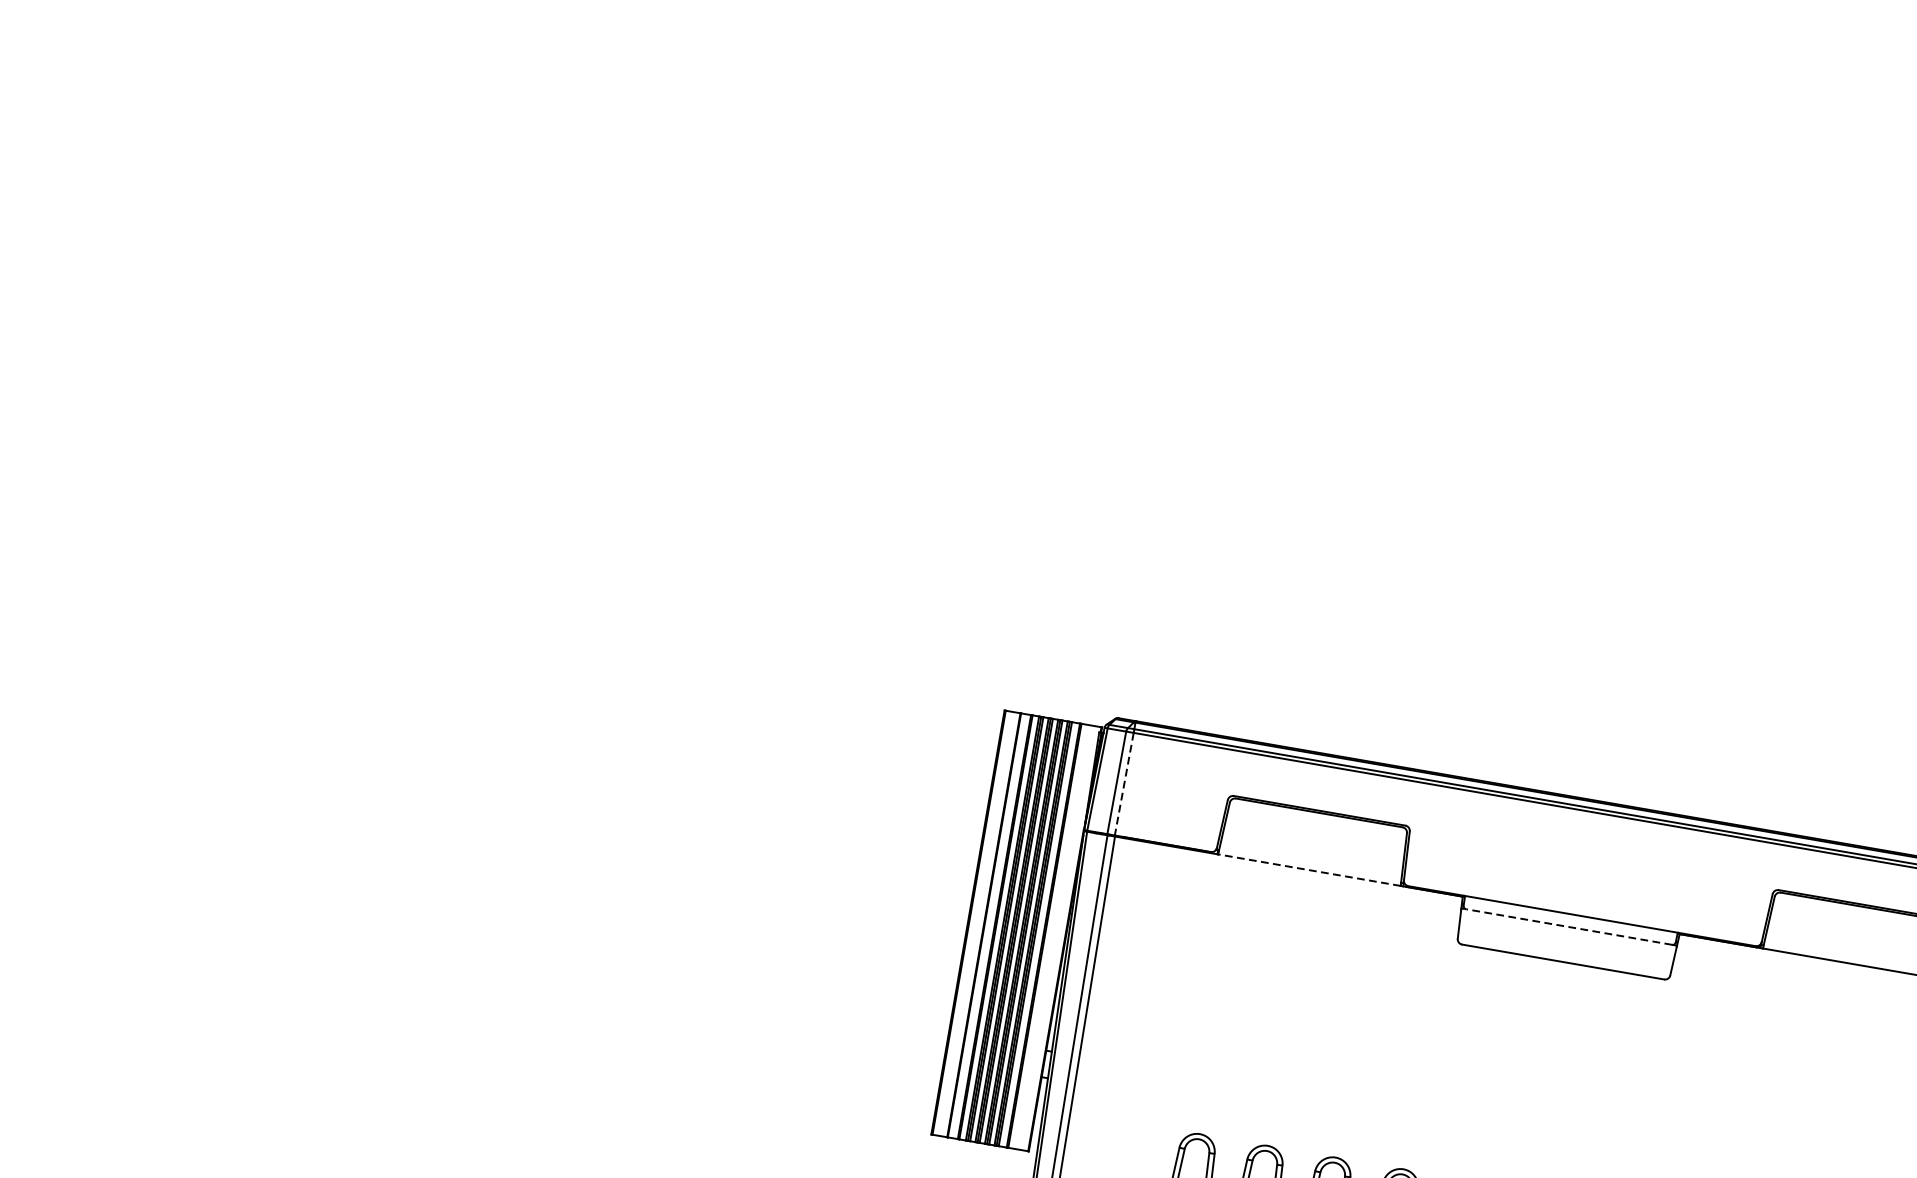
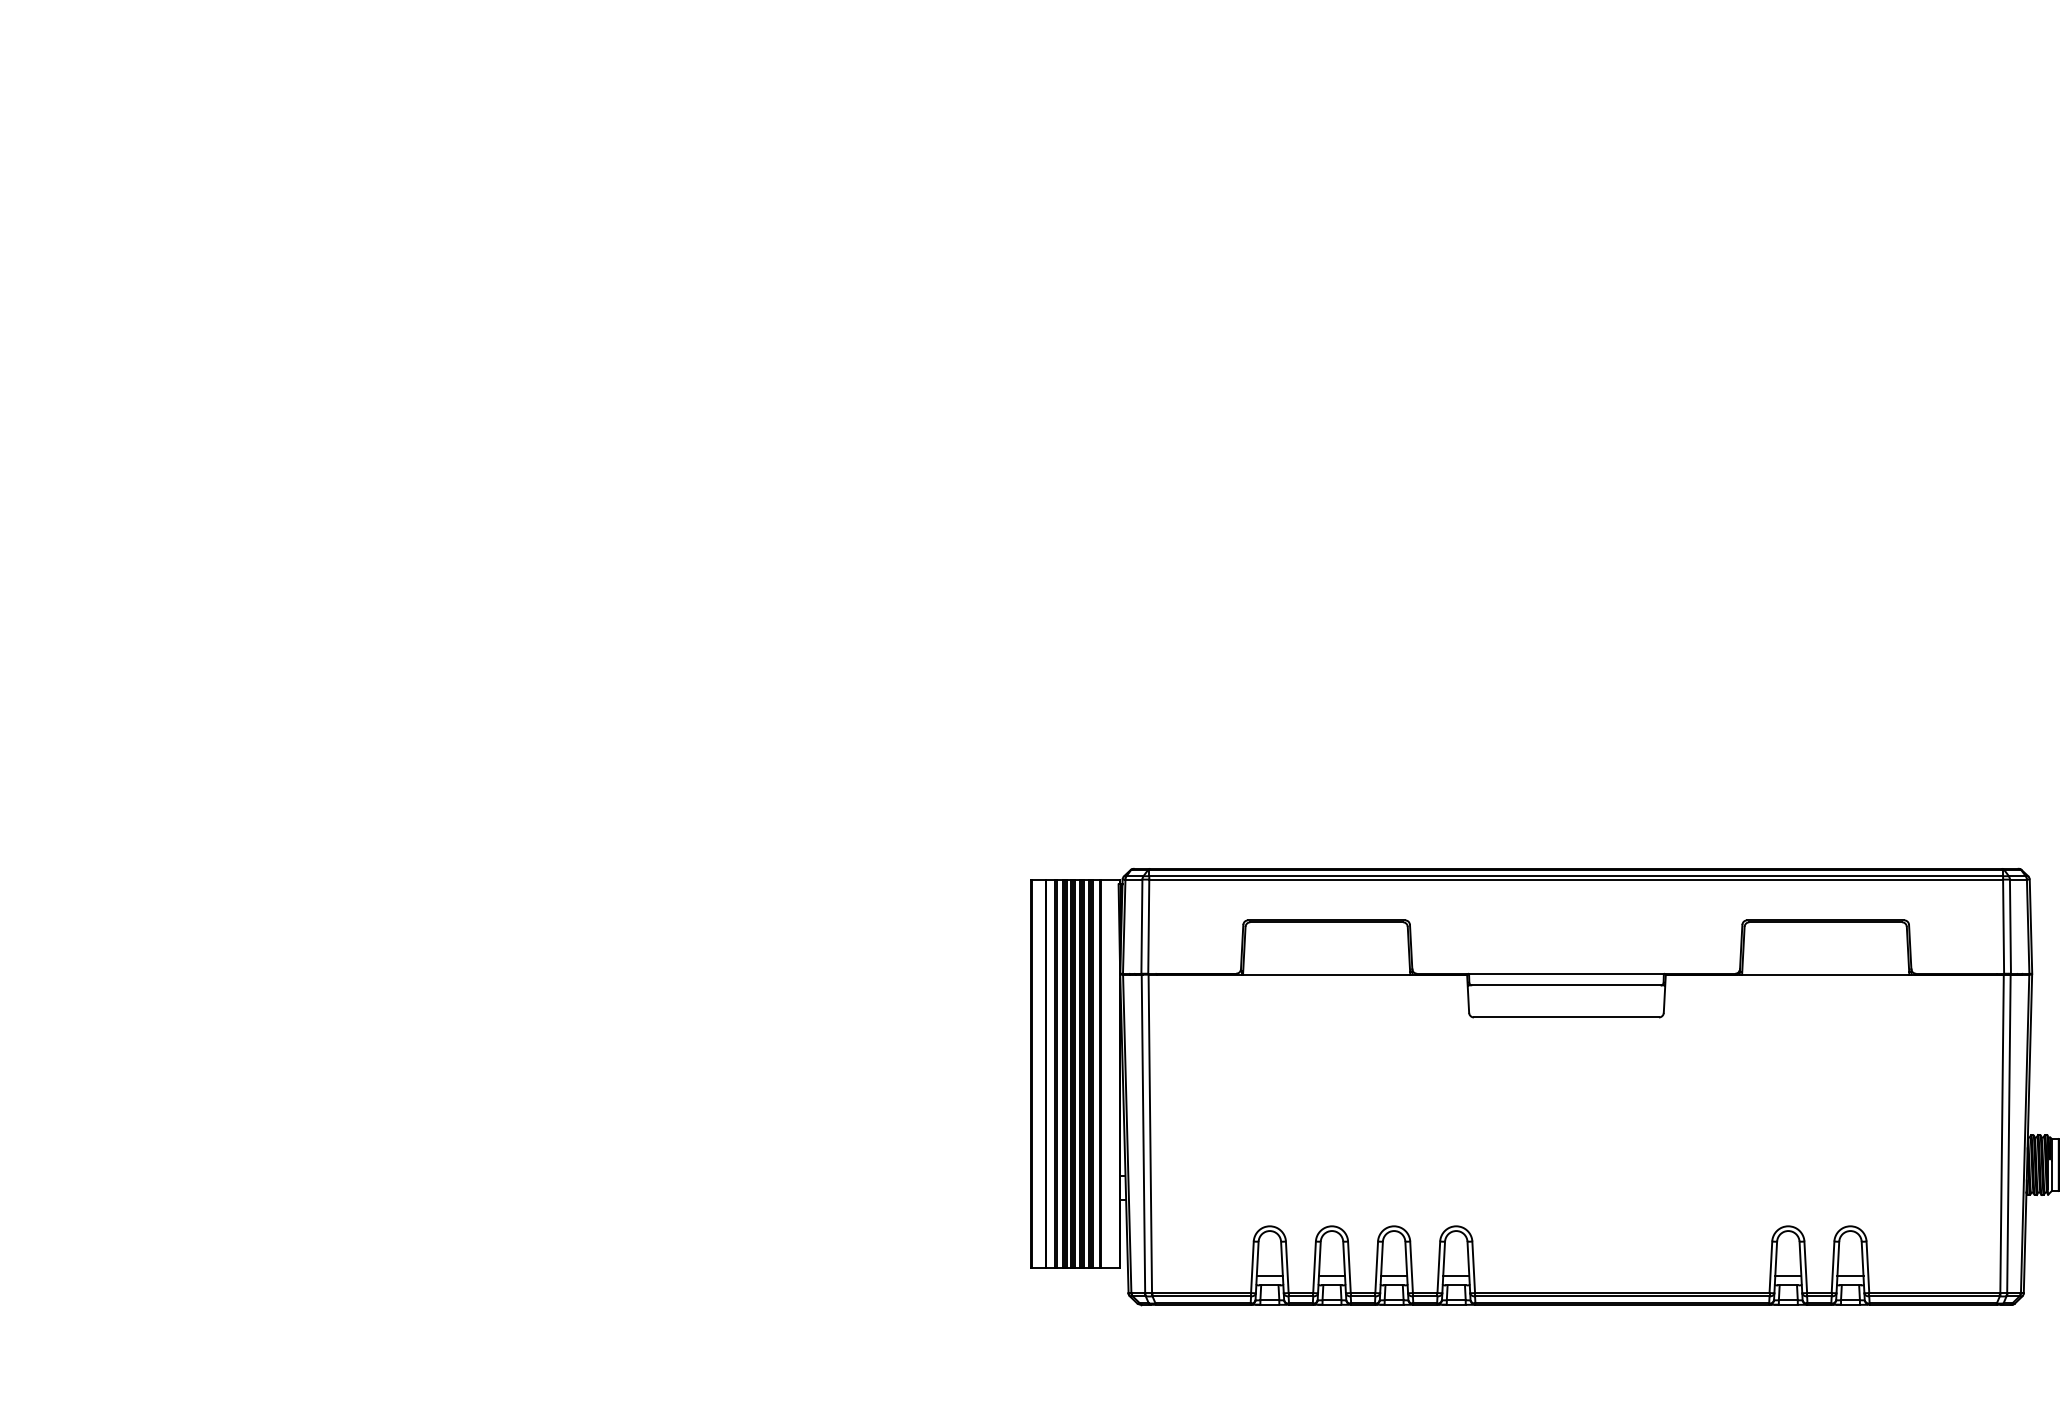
line: (1123, 785) -> (1148, 927), dashed -> solid
line: (1309, 869) -> (1326, 974), dashed -> solid
line: (1568, 926) -> (1565, 985), dashed -> solid

